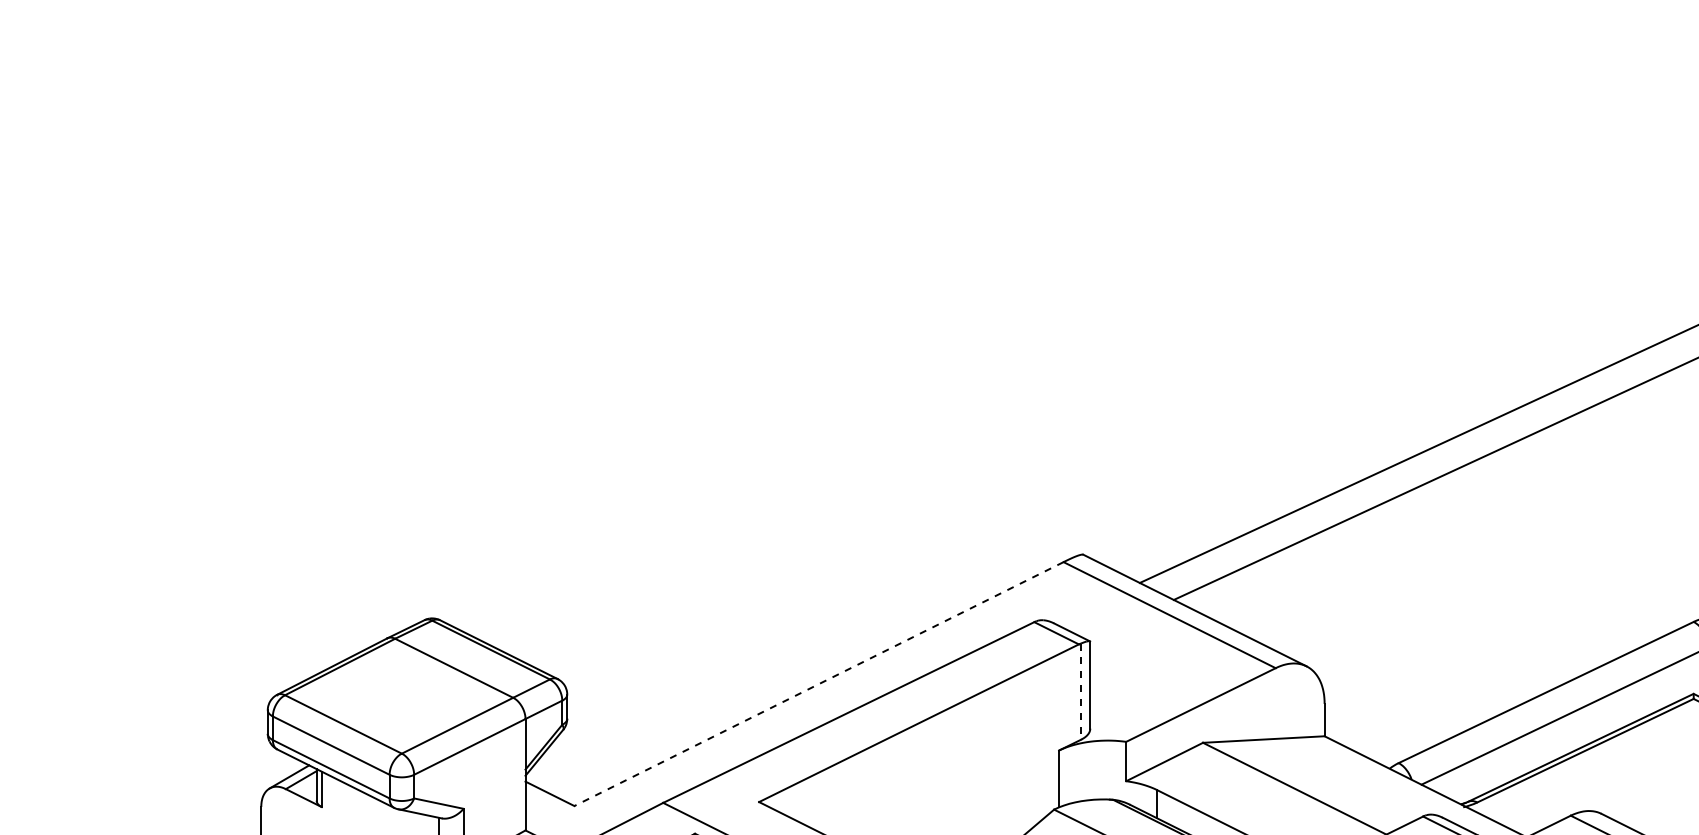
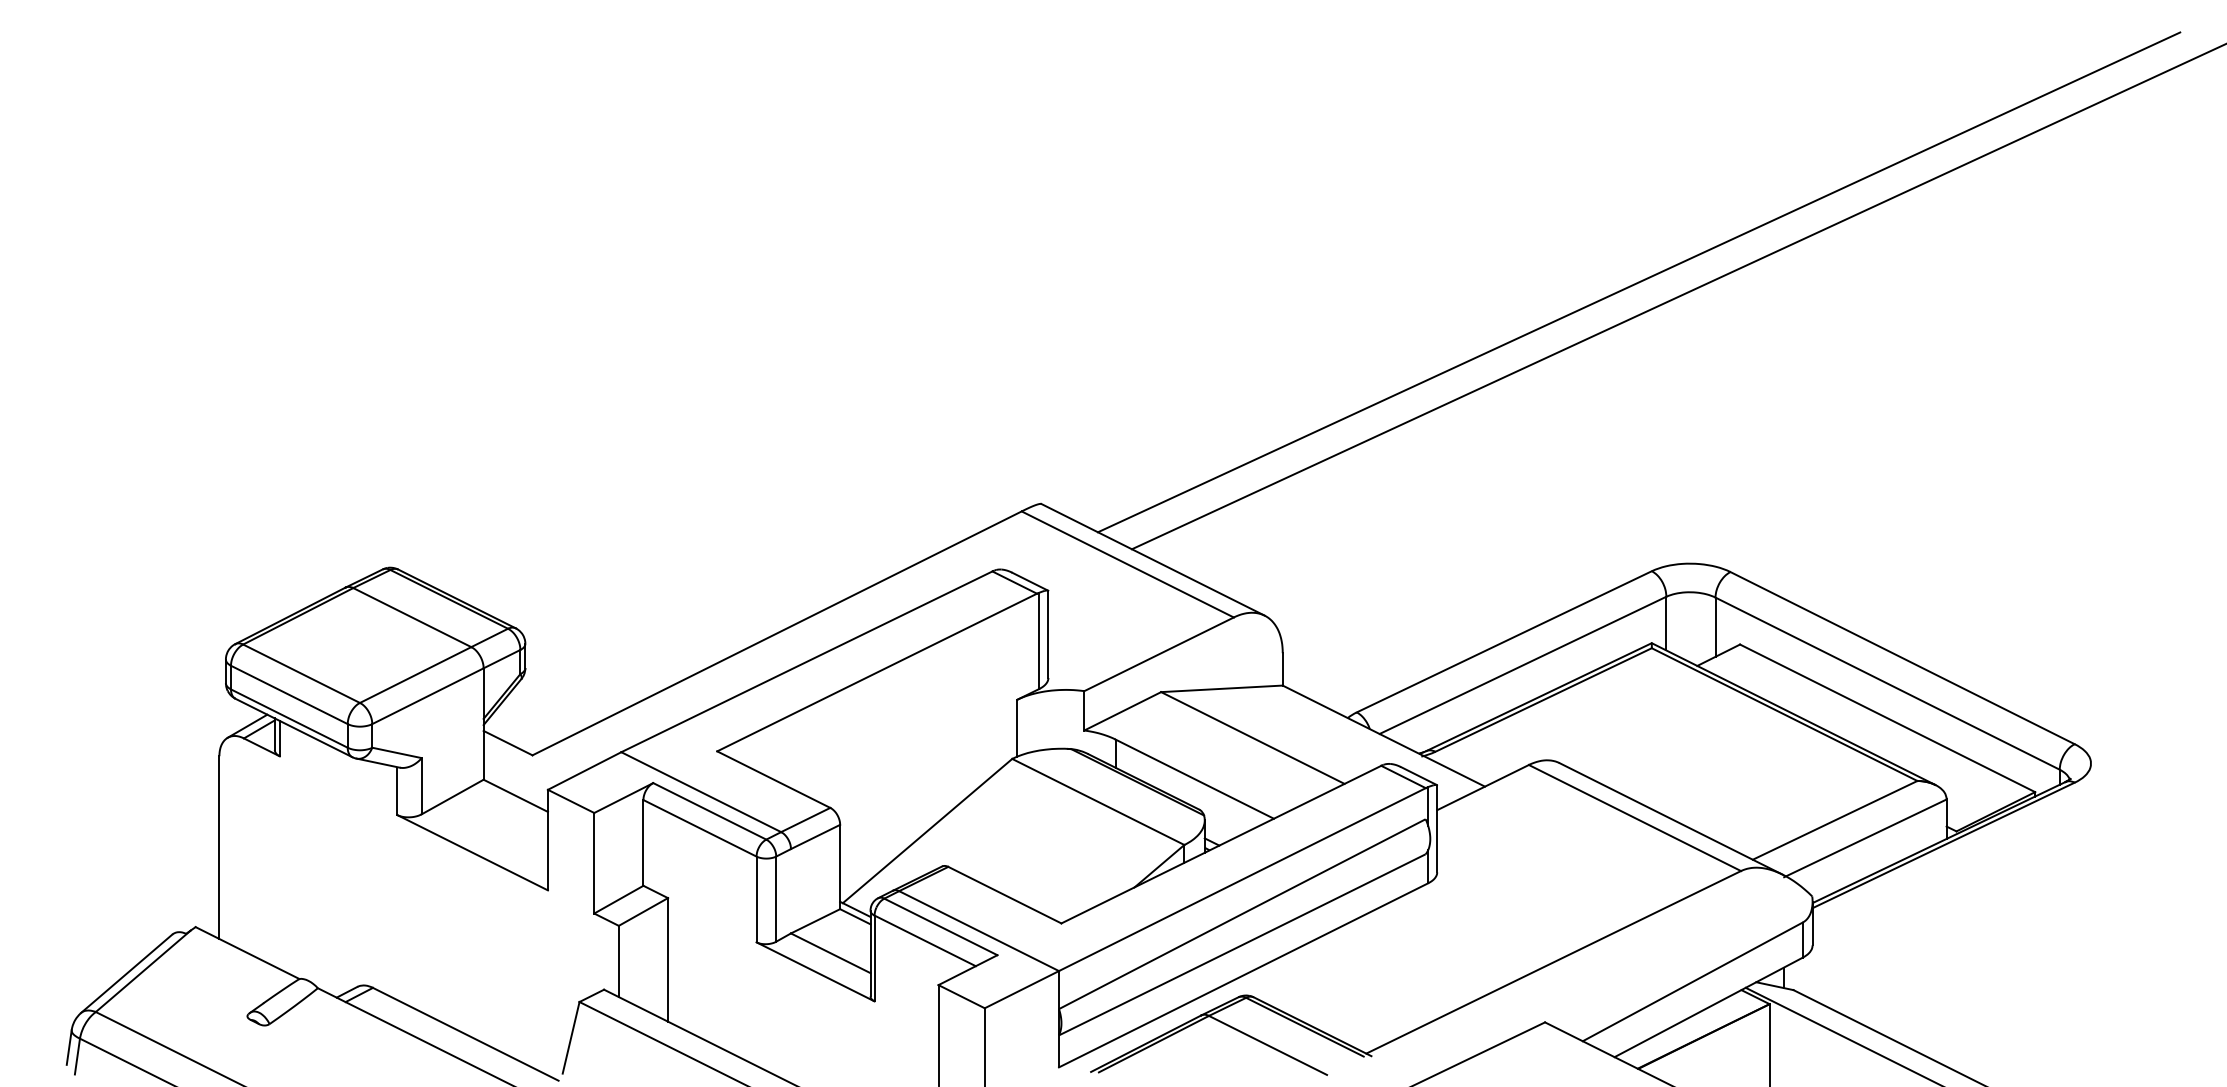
line: (818, 684) -> (776, 633), dashed -> solid
line: (1081, 692) -> (1039, 641), dashed -> solid

